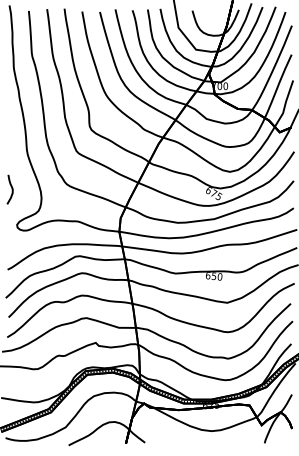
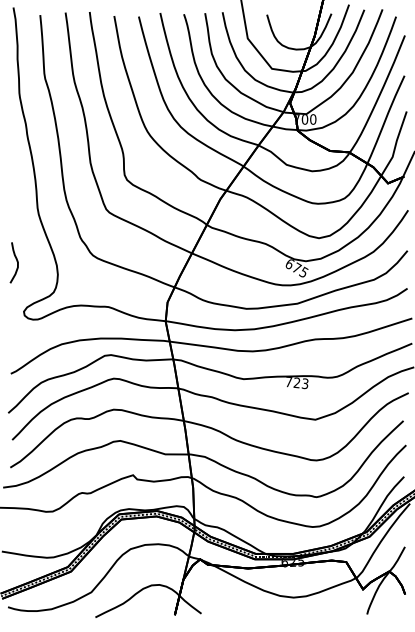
text: (213, 275) -> (296, 382), 650 -> 723

